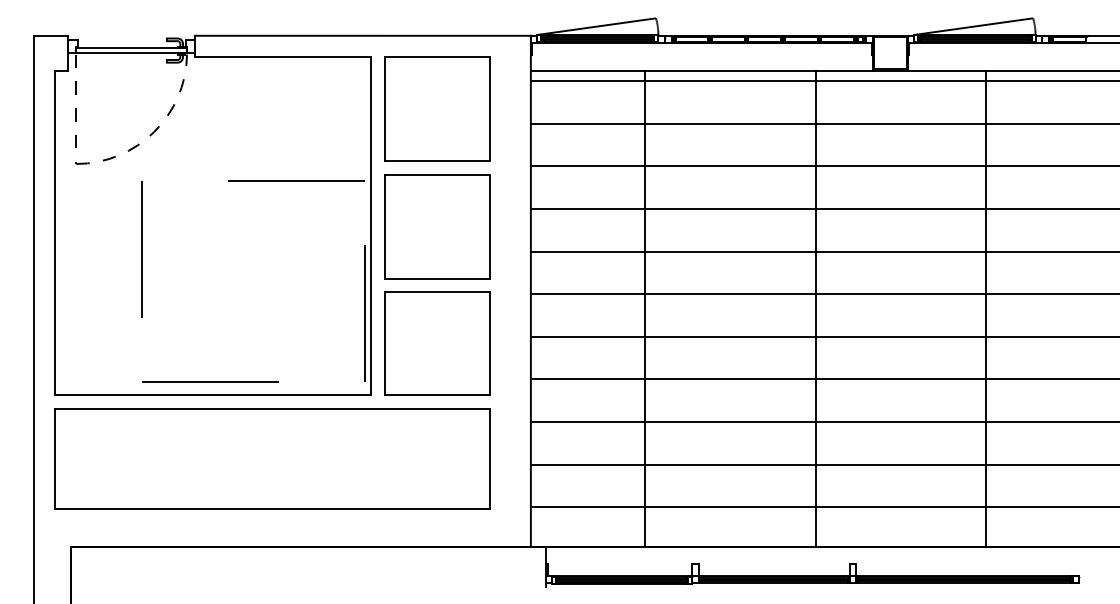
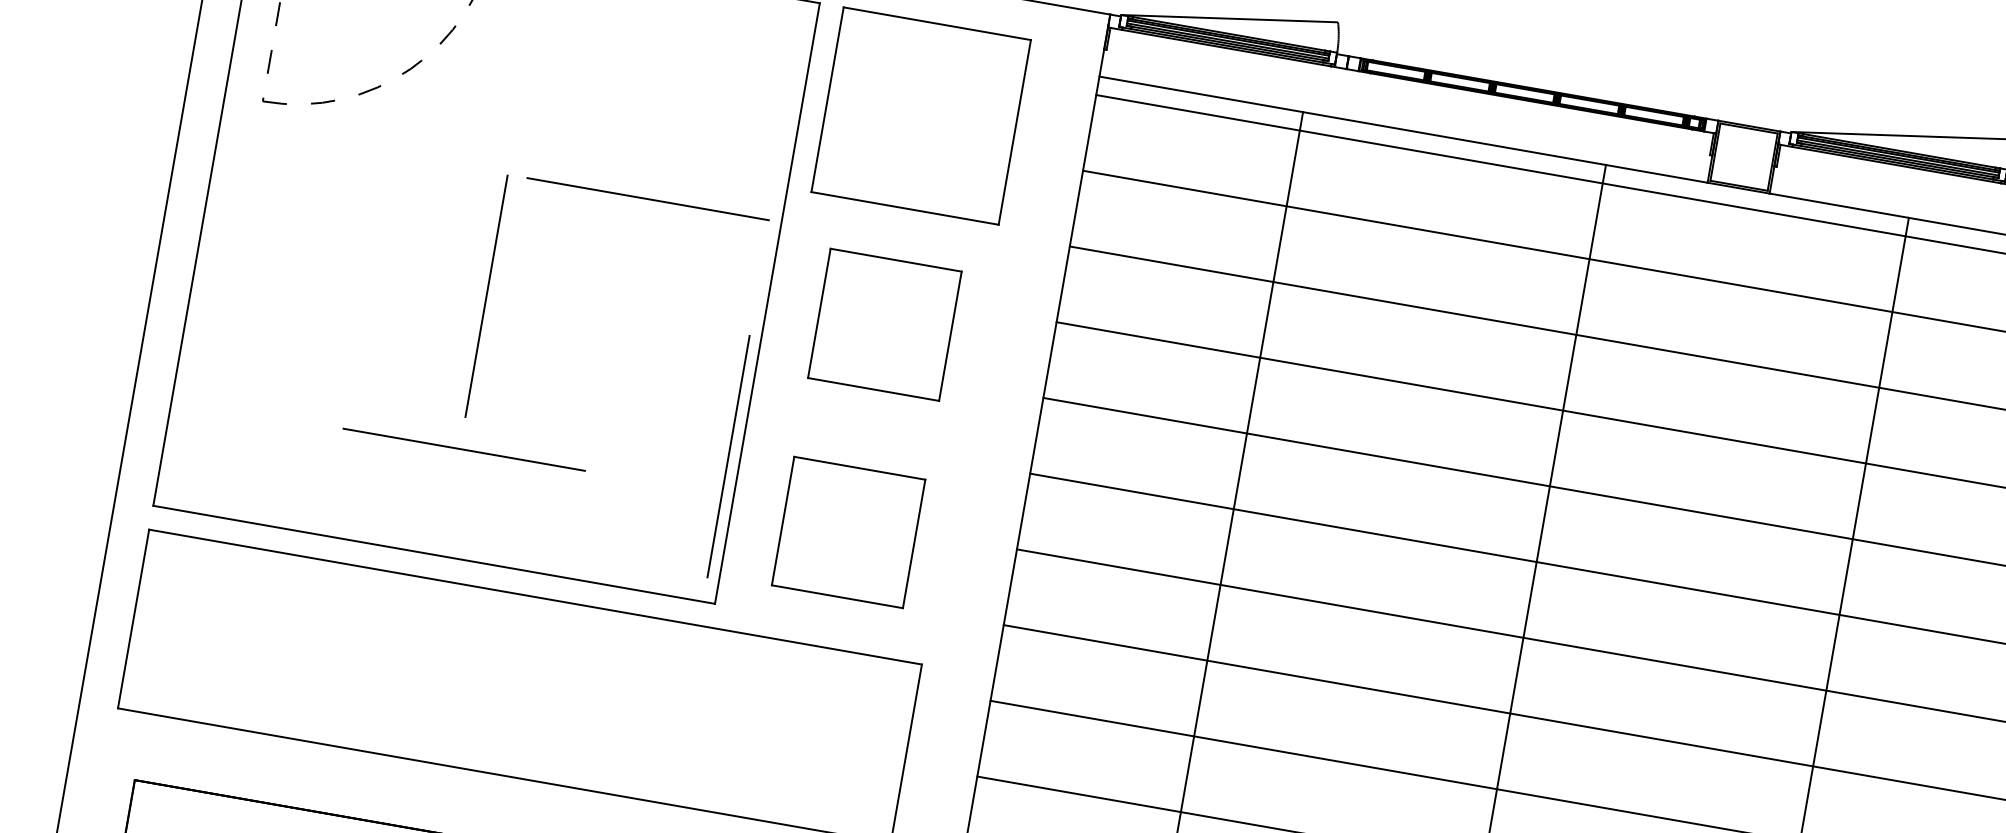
part: (437, 226) -> (885, 324), size x0.7
line: (141, 249) -> (485, 296), moved
part: (437, 343) -> (848, 532), size x0.7
line: (210, 381) -> (464, 448), moved

